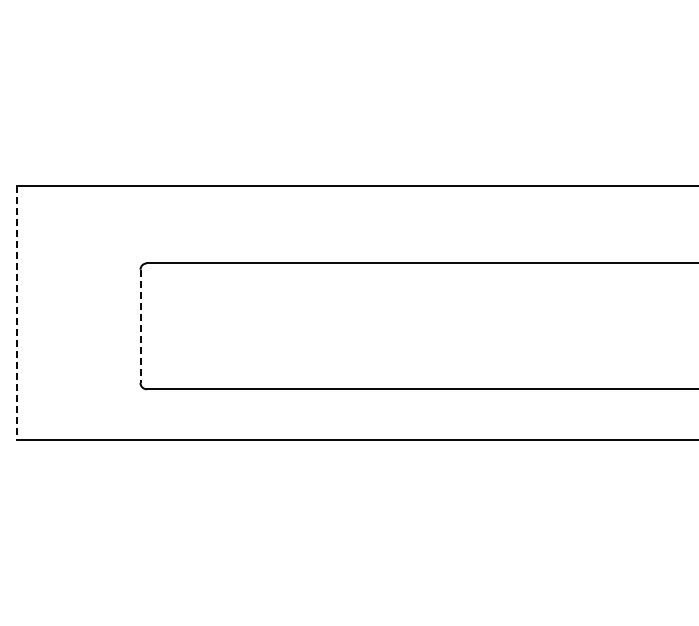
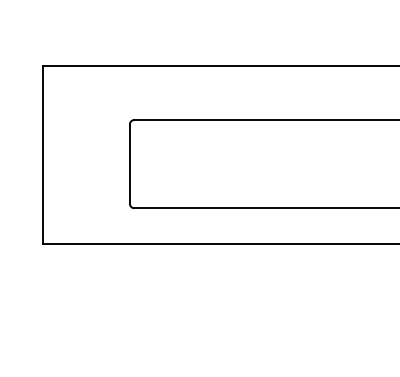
line: (17, 313) -> (43, 155), dashed -> solid
line: (140, 326) -> (129, 164), dashed -> solid

